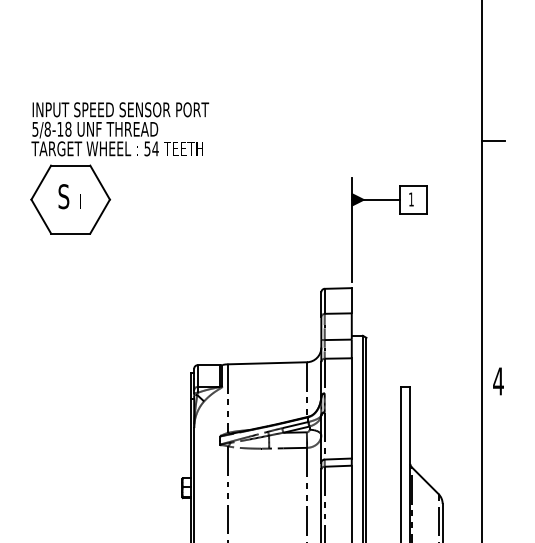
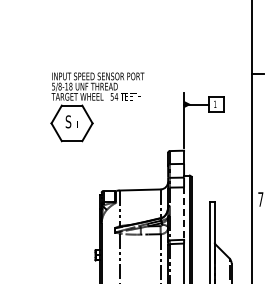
part: (119, 155) -> (97, 100), moved
text: (497, 381) -> (260, 199), 4 -> 7
line: (352, 410) -> (184, 214), solid -> dashed

